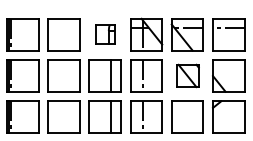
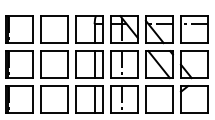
part: (104, 34) -> (88, 29), size x1.67
part: (187, 75) -> (159, 64), size x1.43

